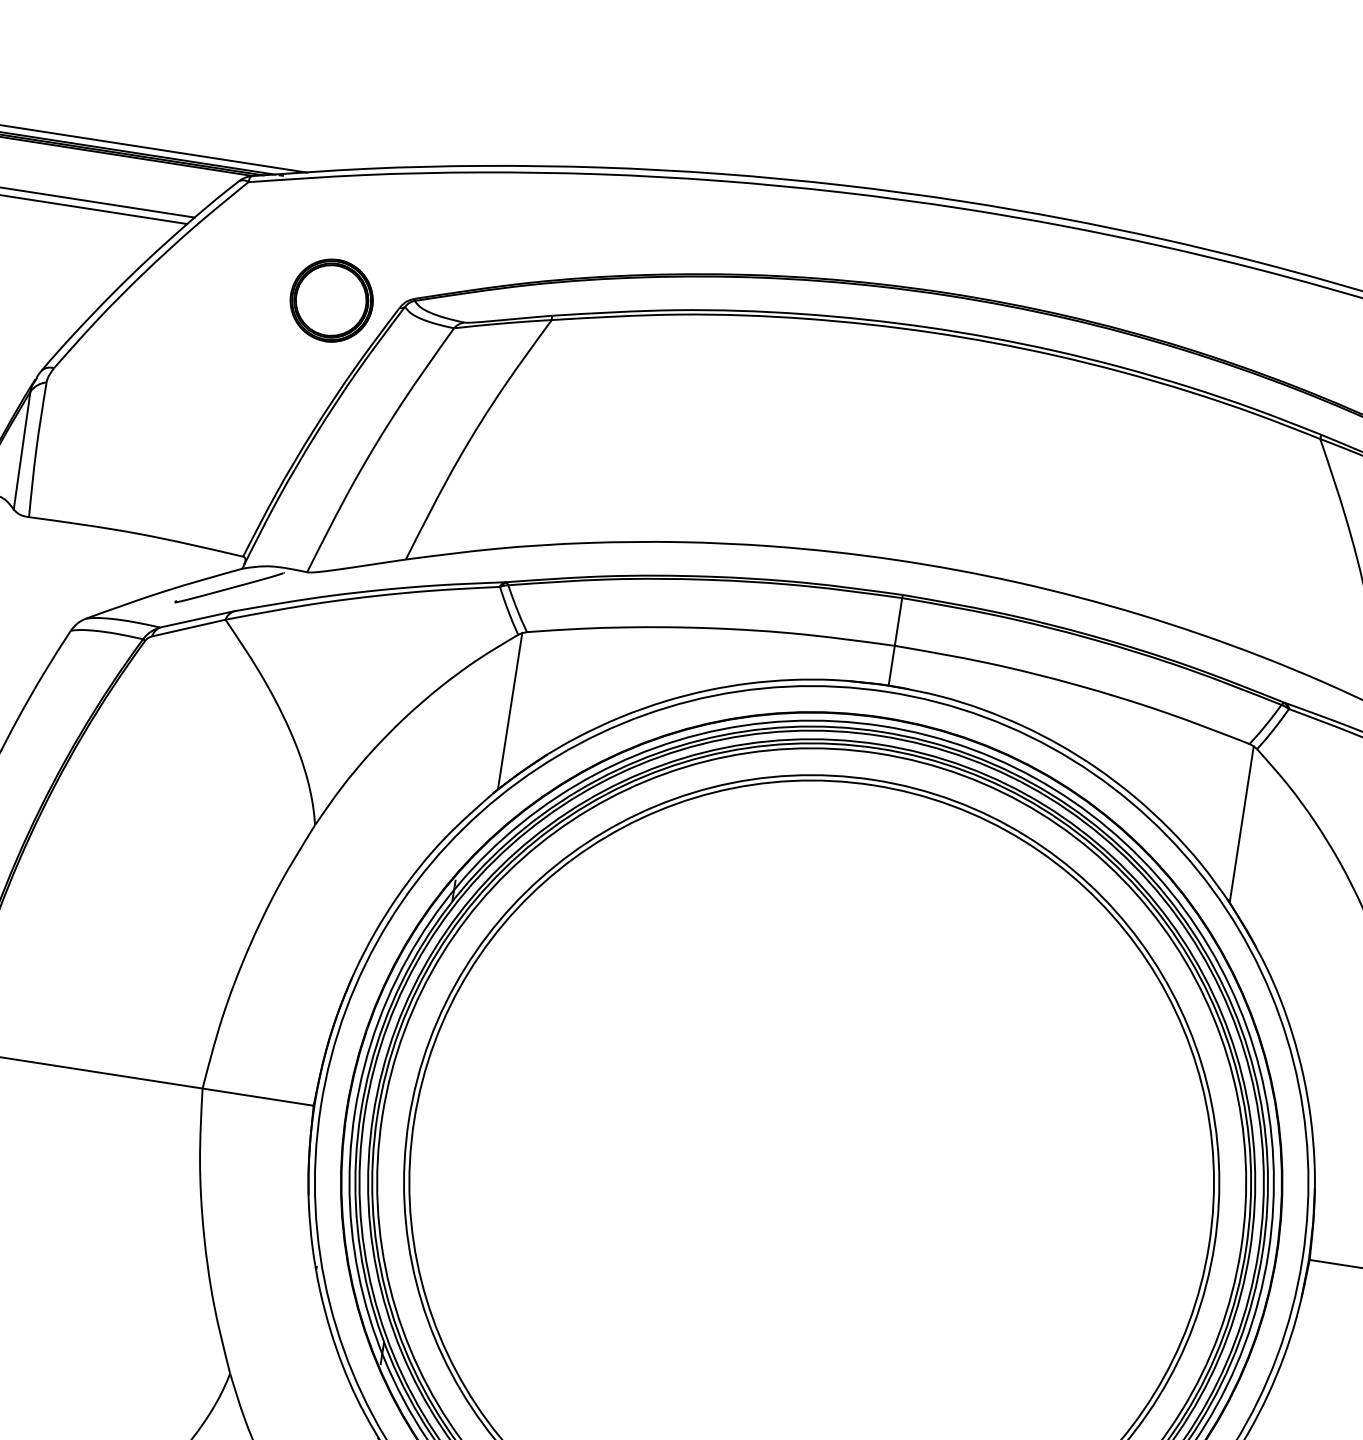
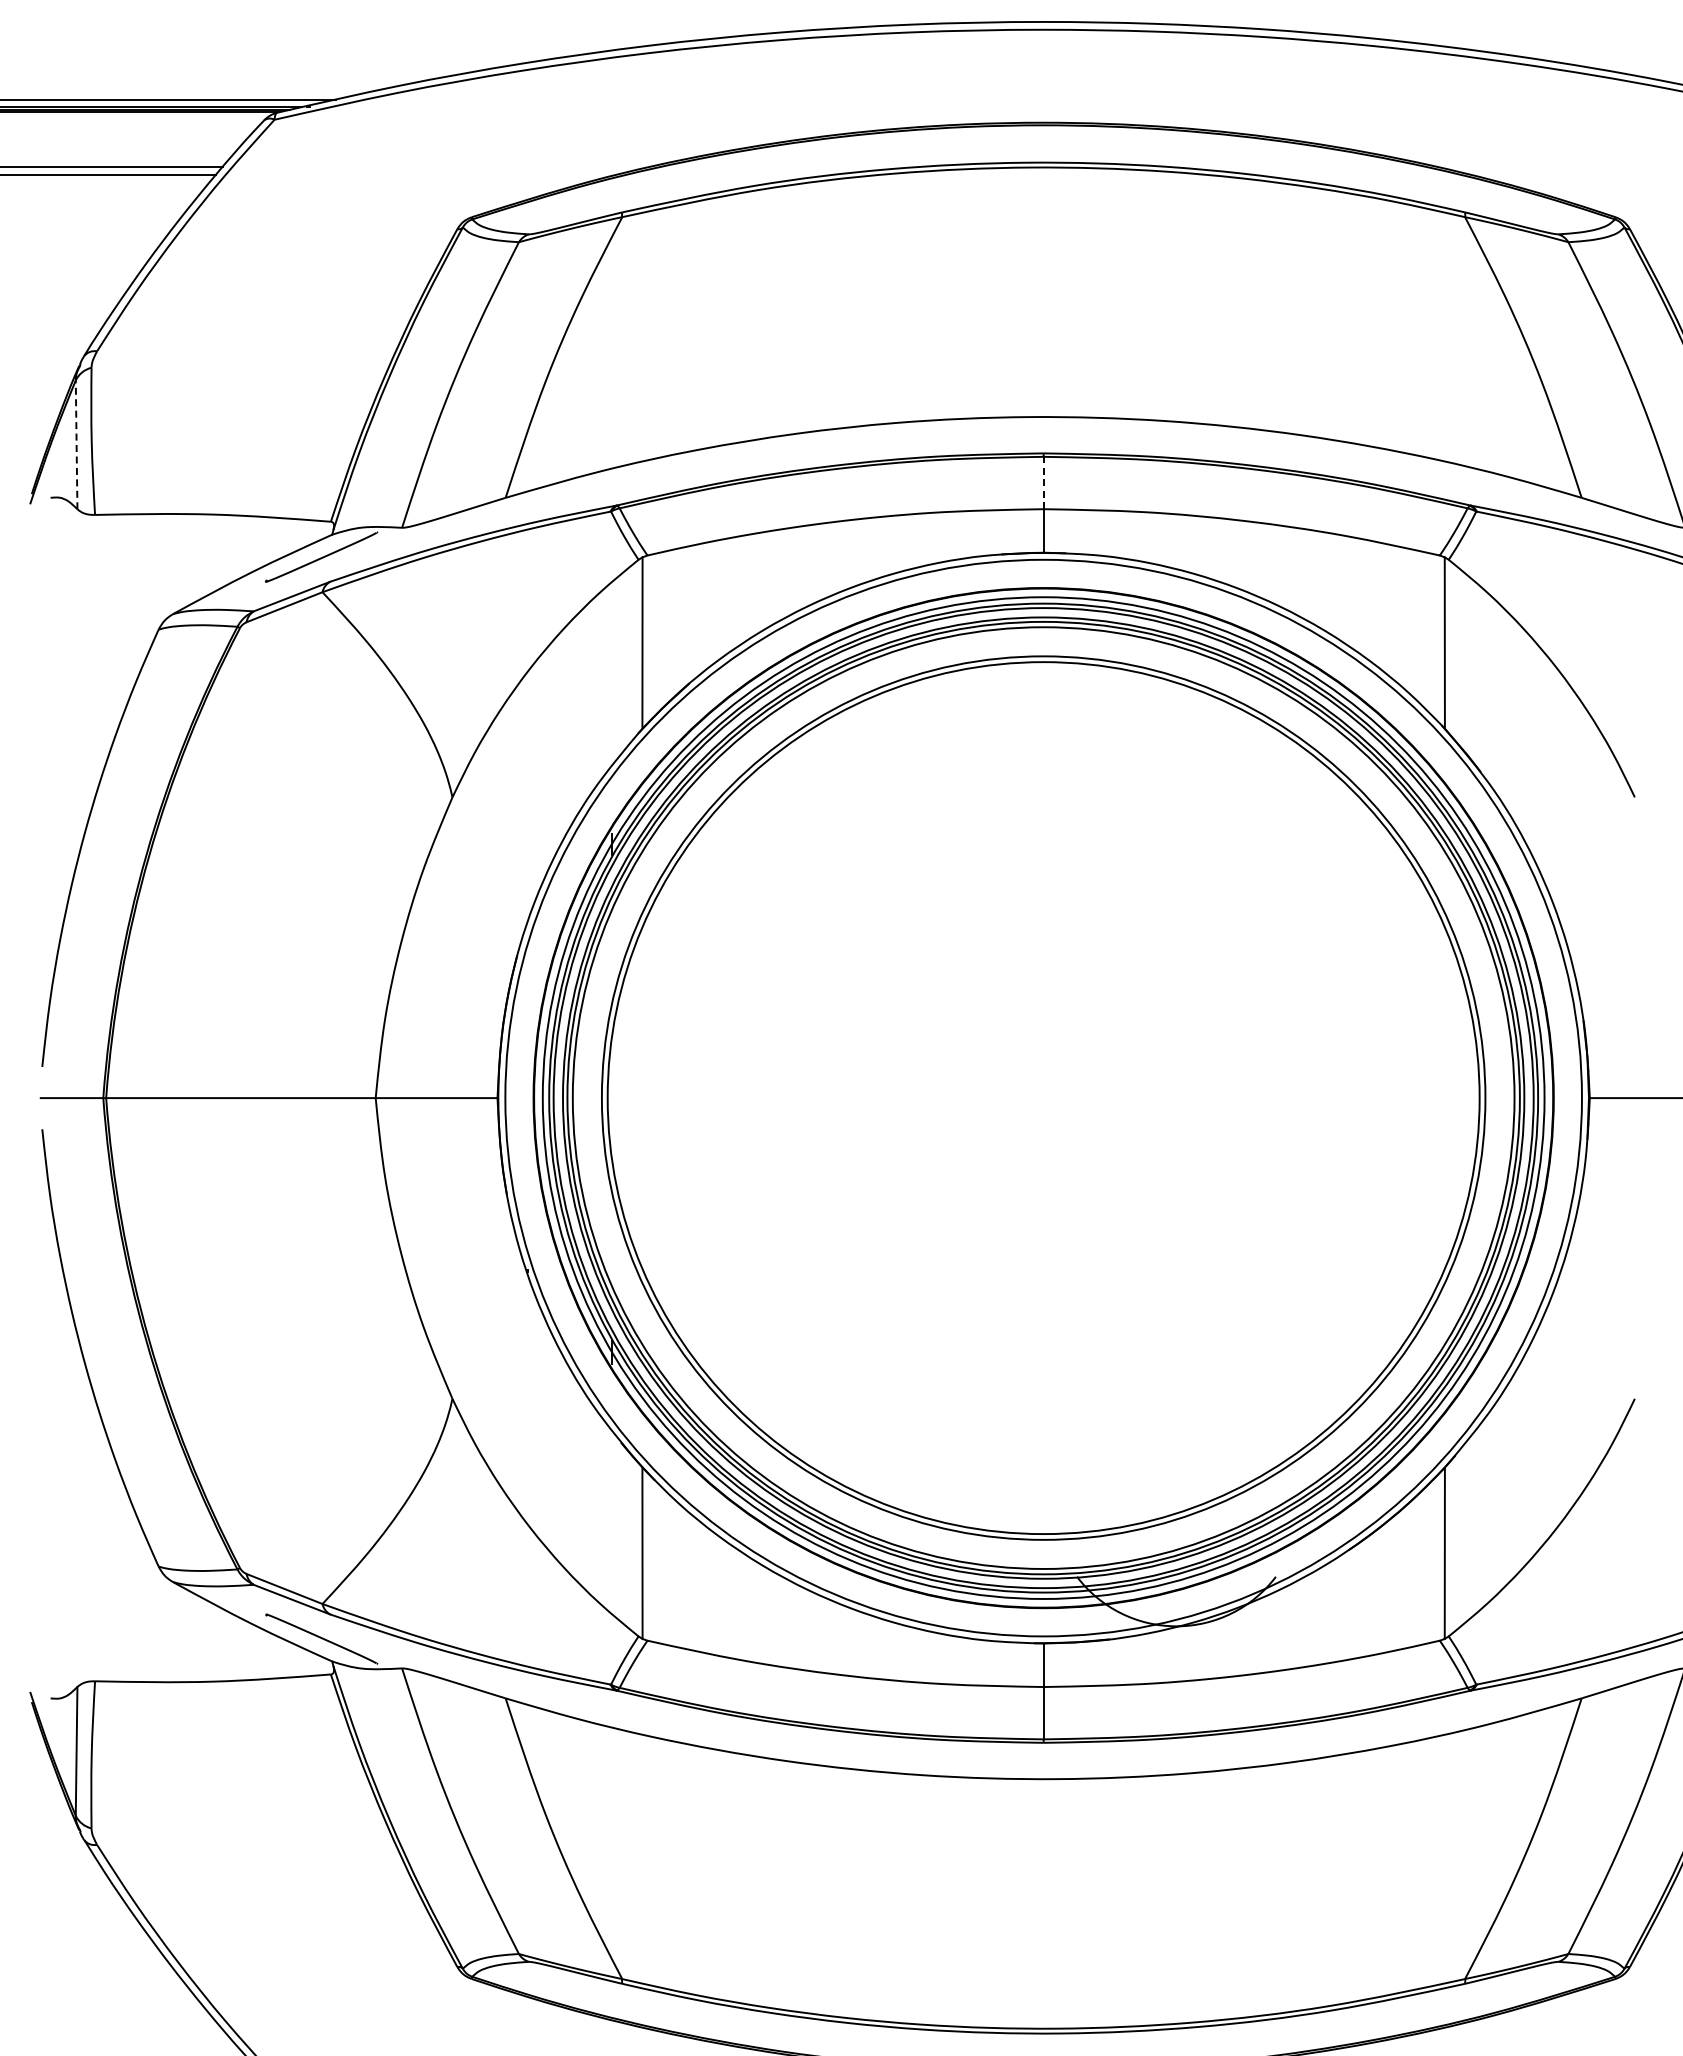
part: (331, 300) -> (382, 232), removed
line: (22, 450) -> (76, 444), solid -> dashed
line: (898, 621) -> (1043, 482), solid -> dashed

